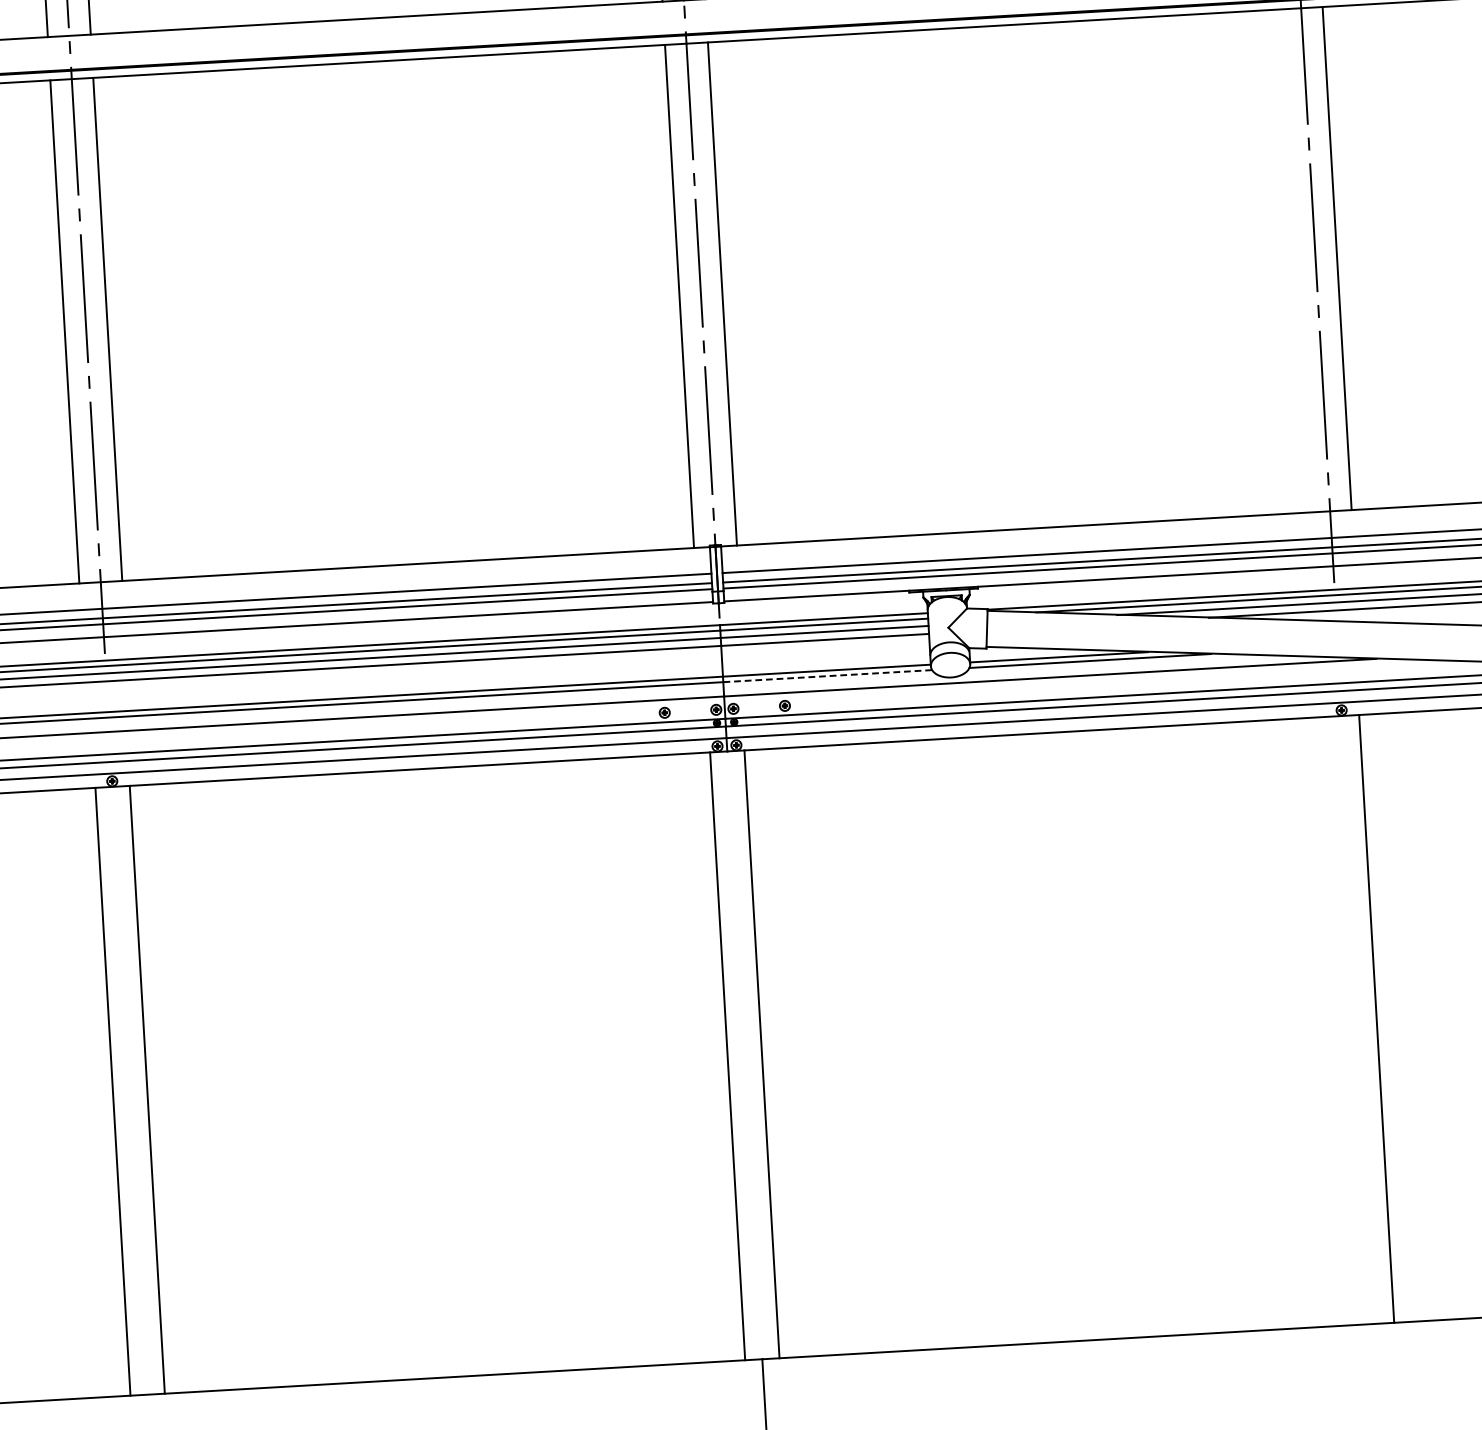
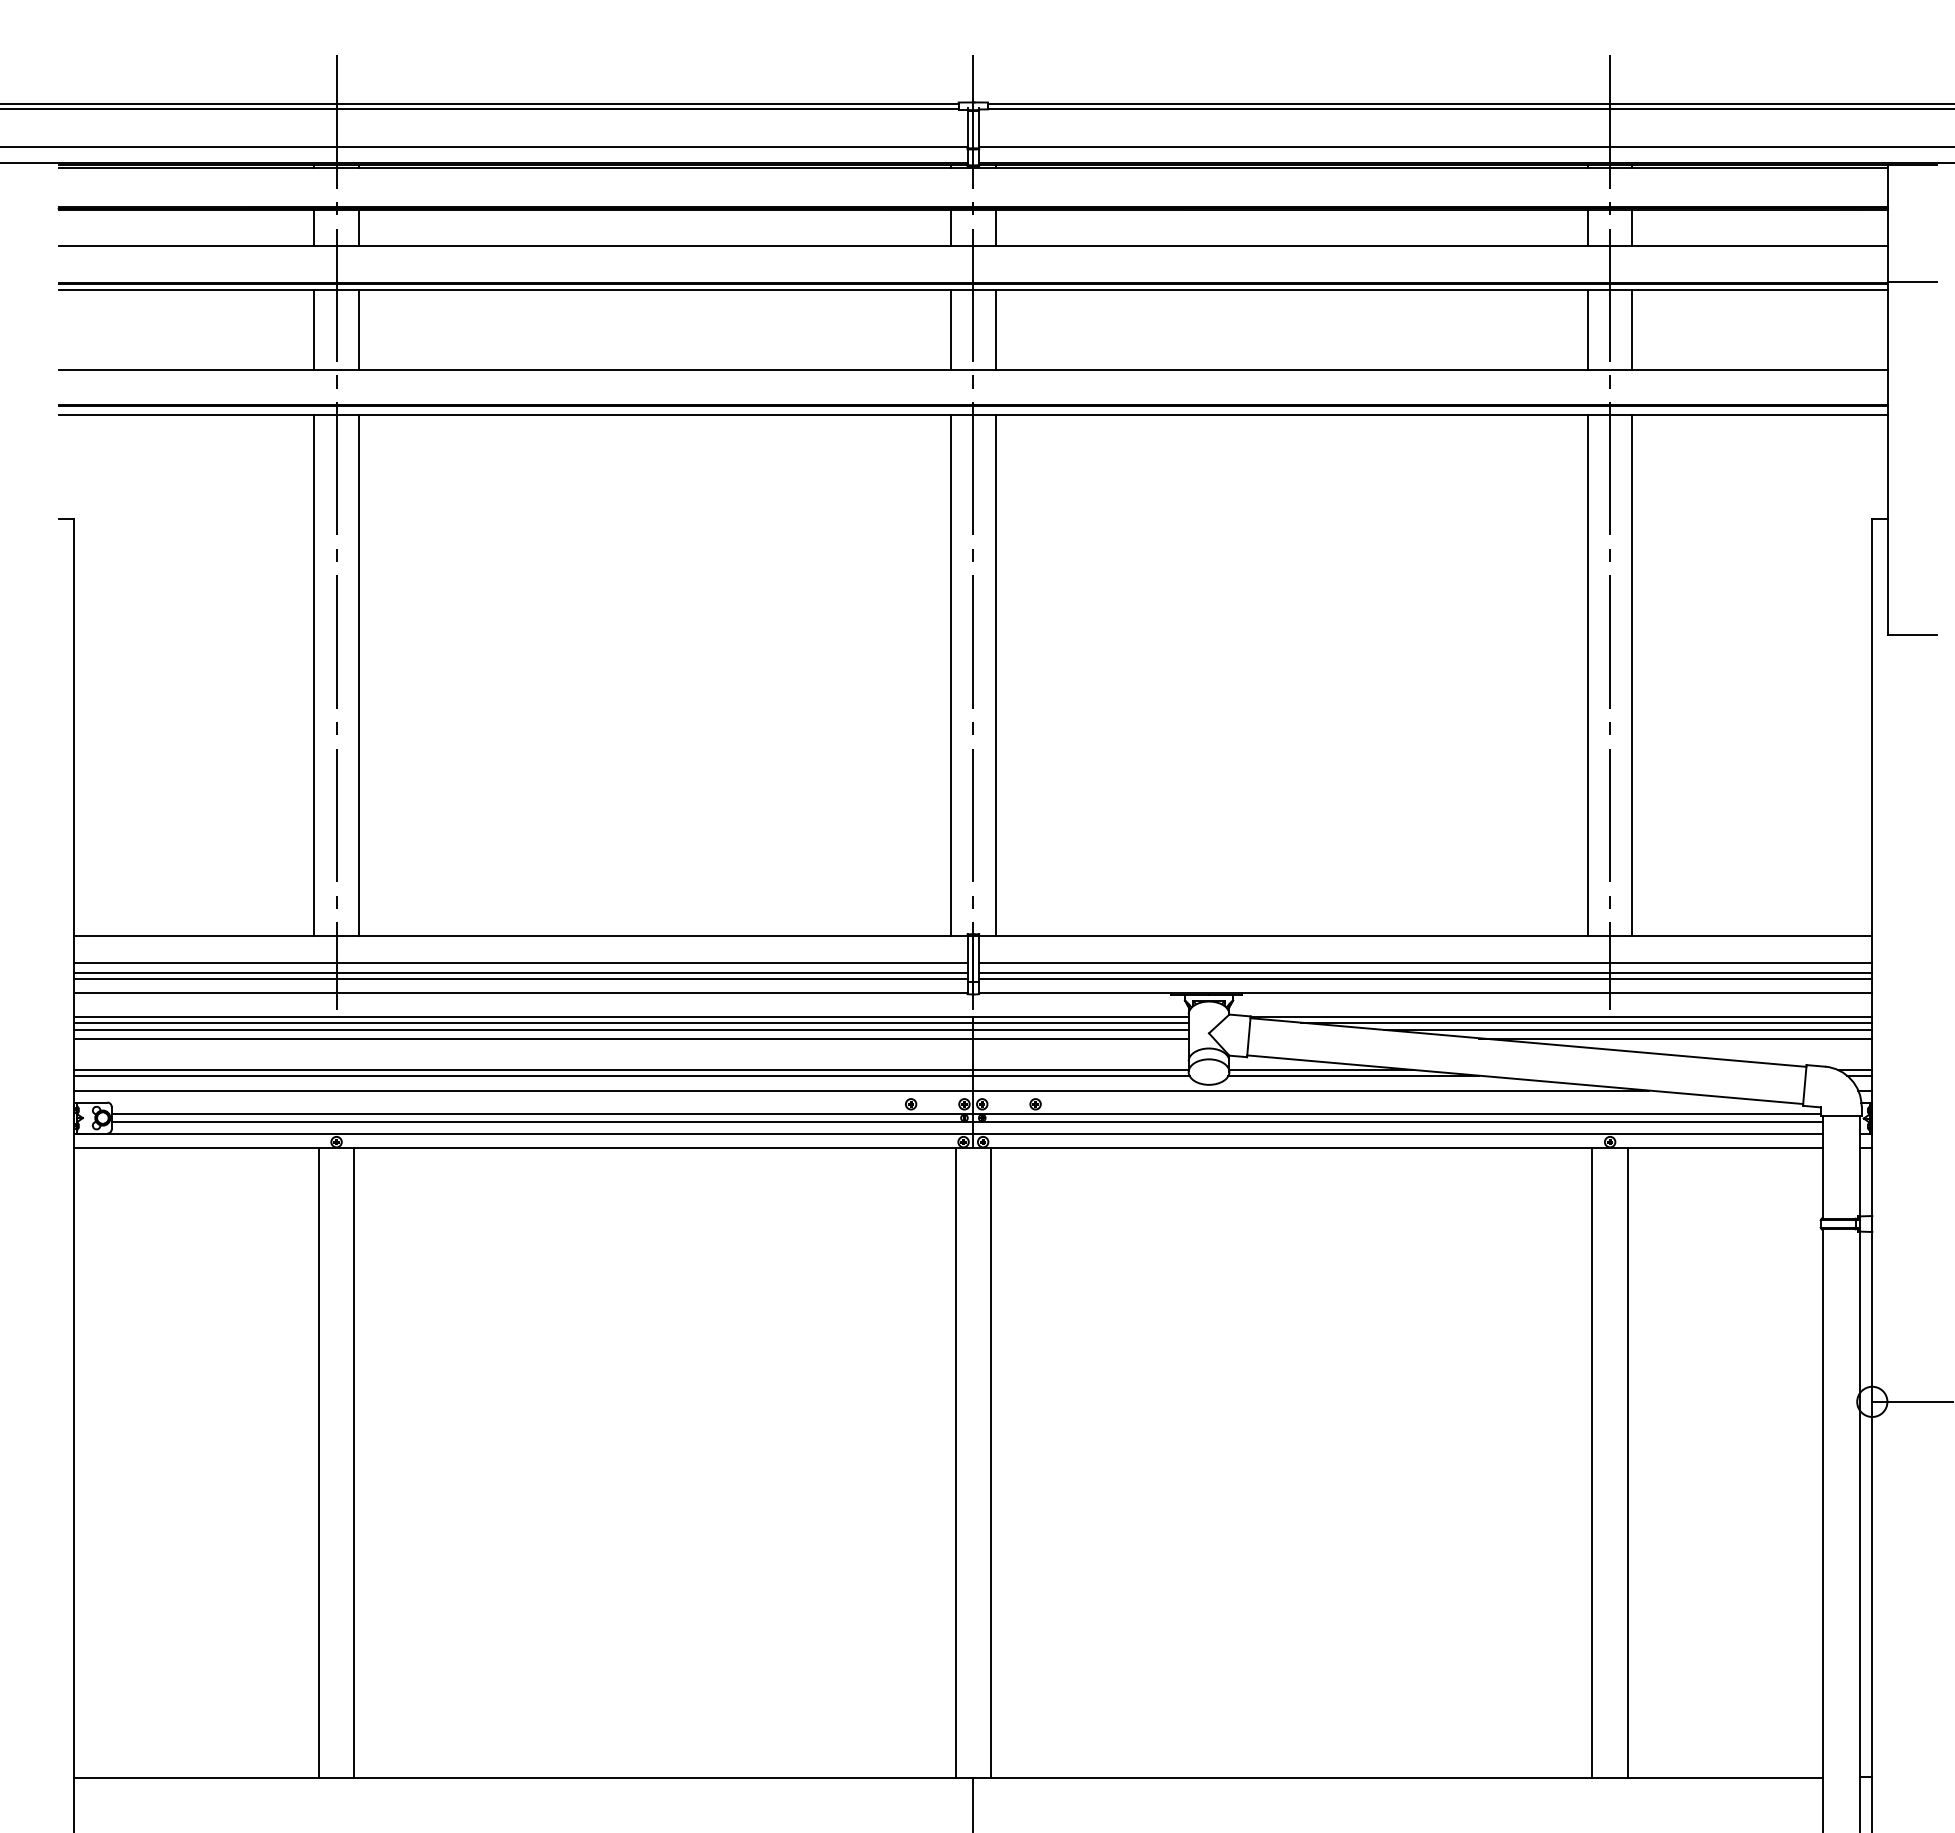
line: (1293, 260) -> (1587, 674), added
line: (826, 676) -> (1080, 1076), dashed -> solid
line: (1342, 1020) -> (1592, 1462), added

